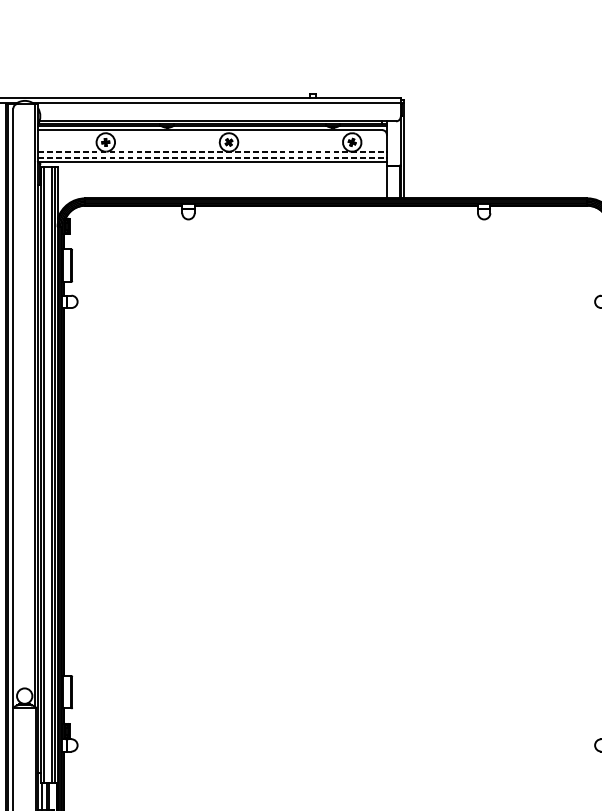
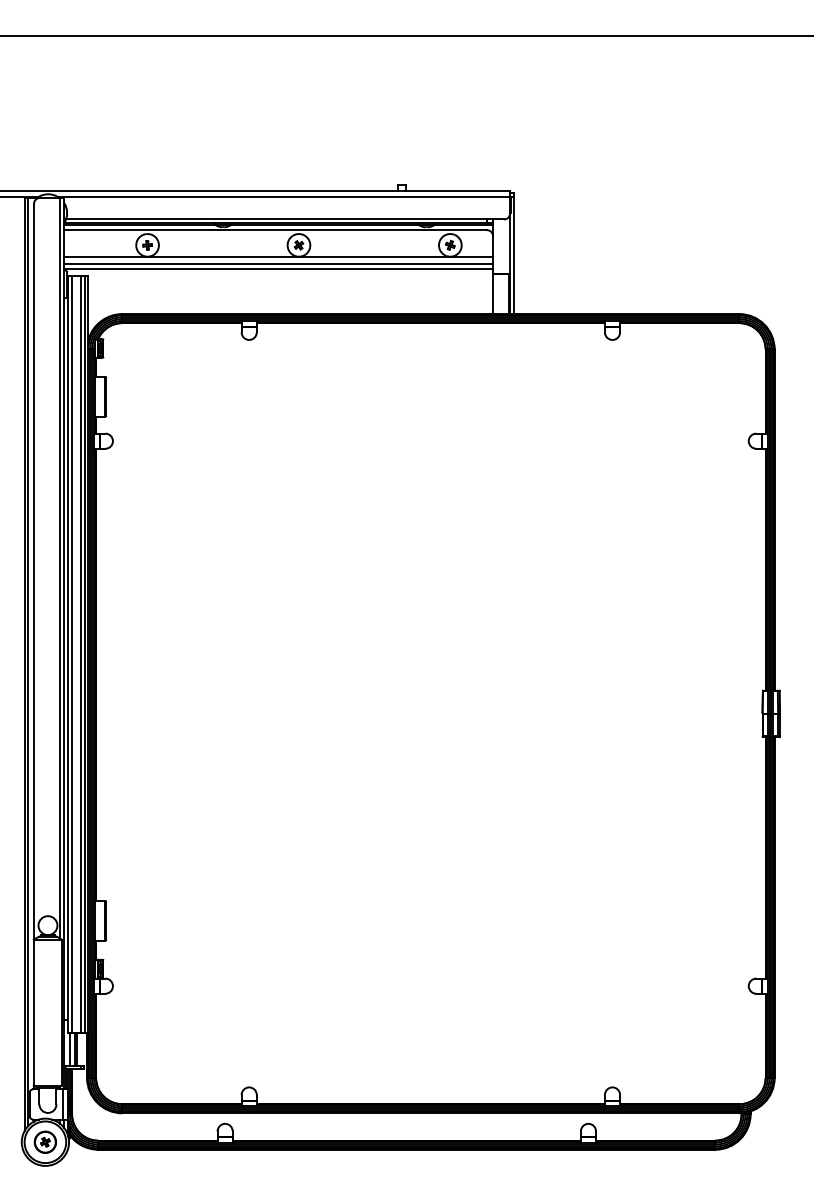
line: (213, 151) -> (279, 256), dashed -> solid
line: (213, 158) -> (279, 264), dashed -> solid

